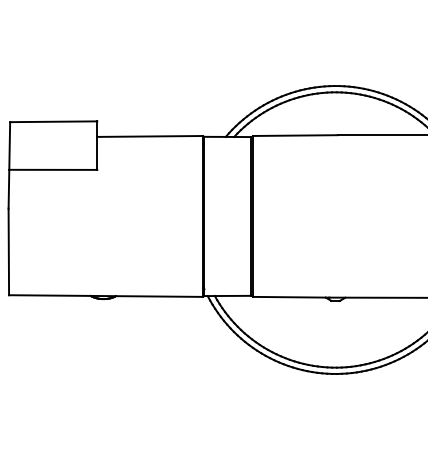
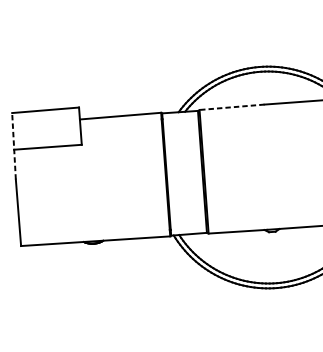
line: (294, 135) -> (231, 107), solid -> dashed
line: (9, 164) -> (14, 145), solid -> dashed

